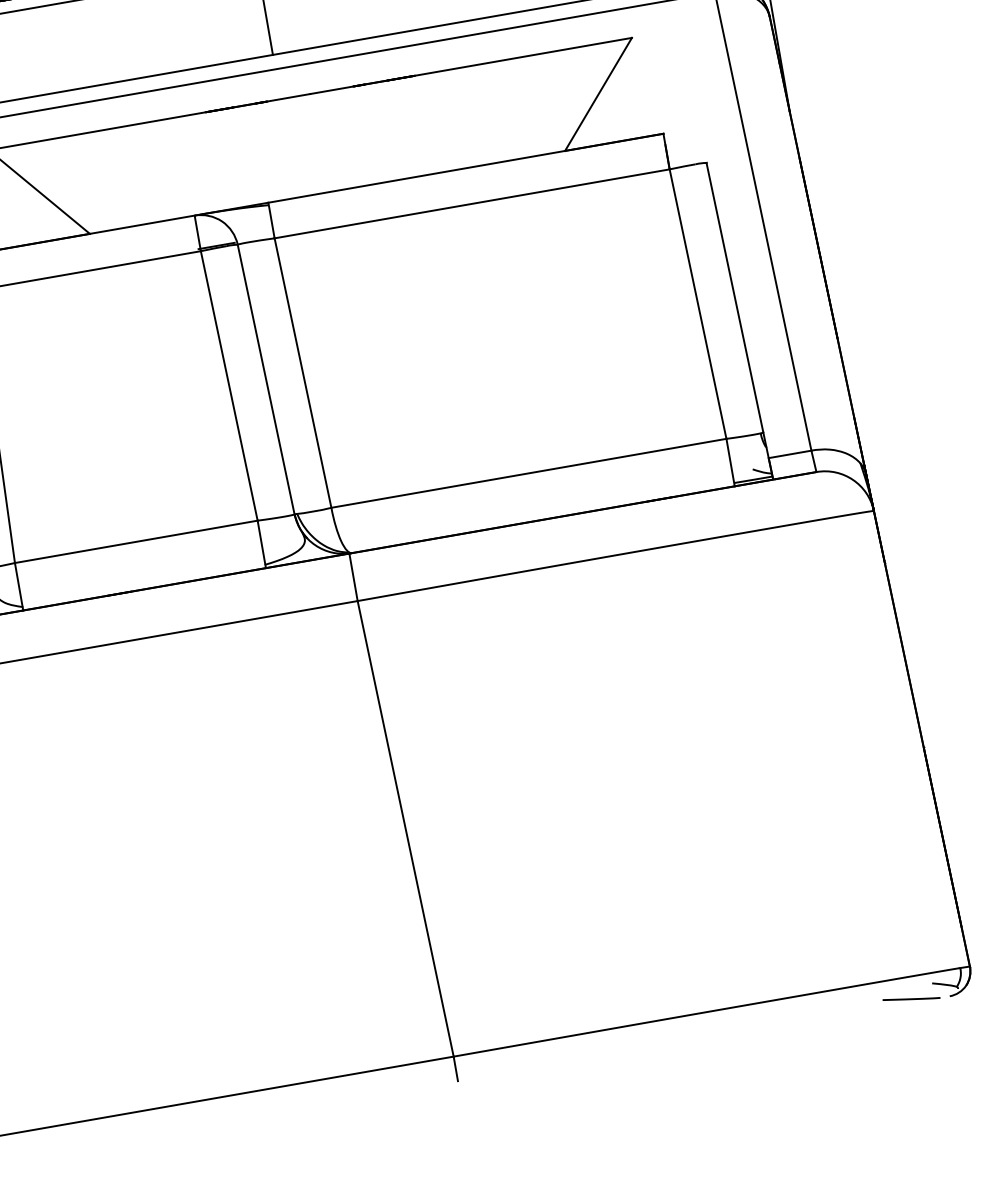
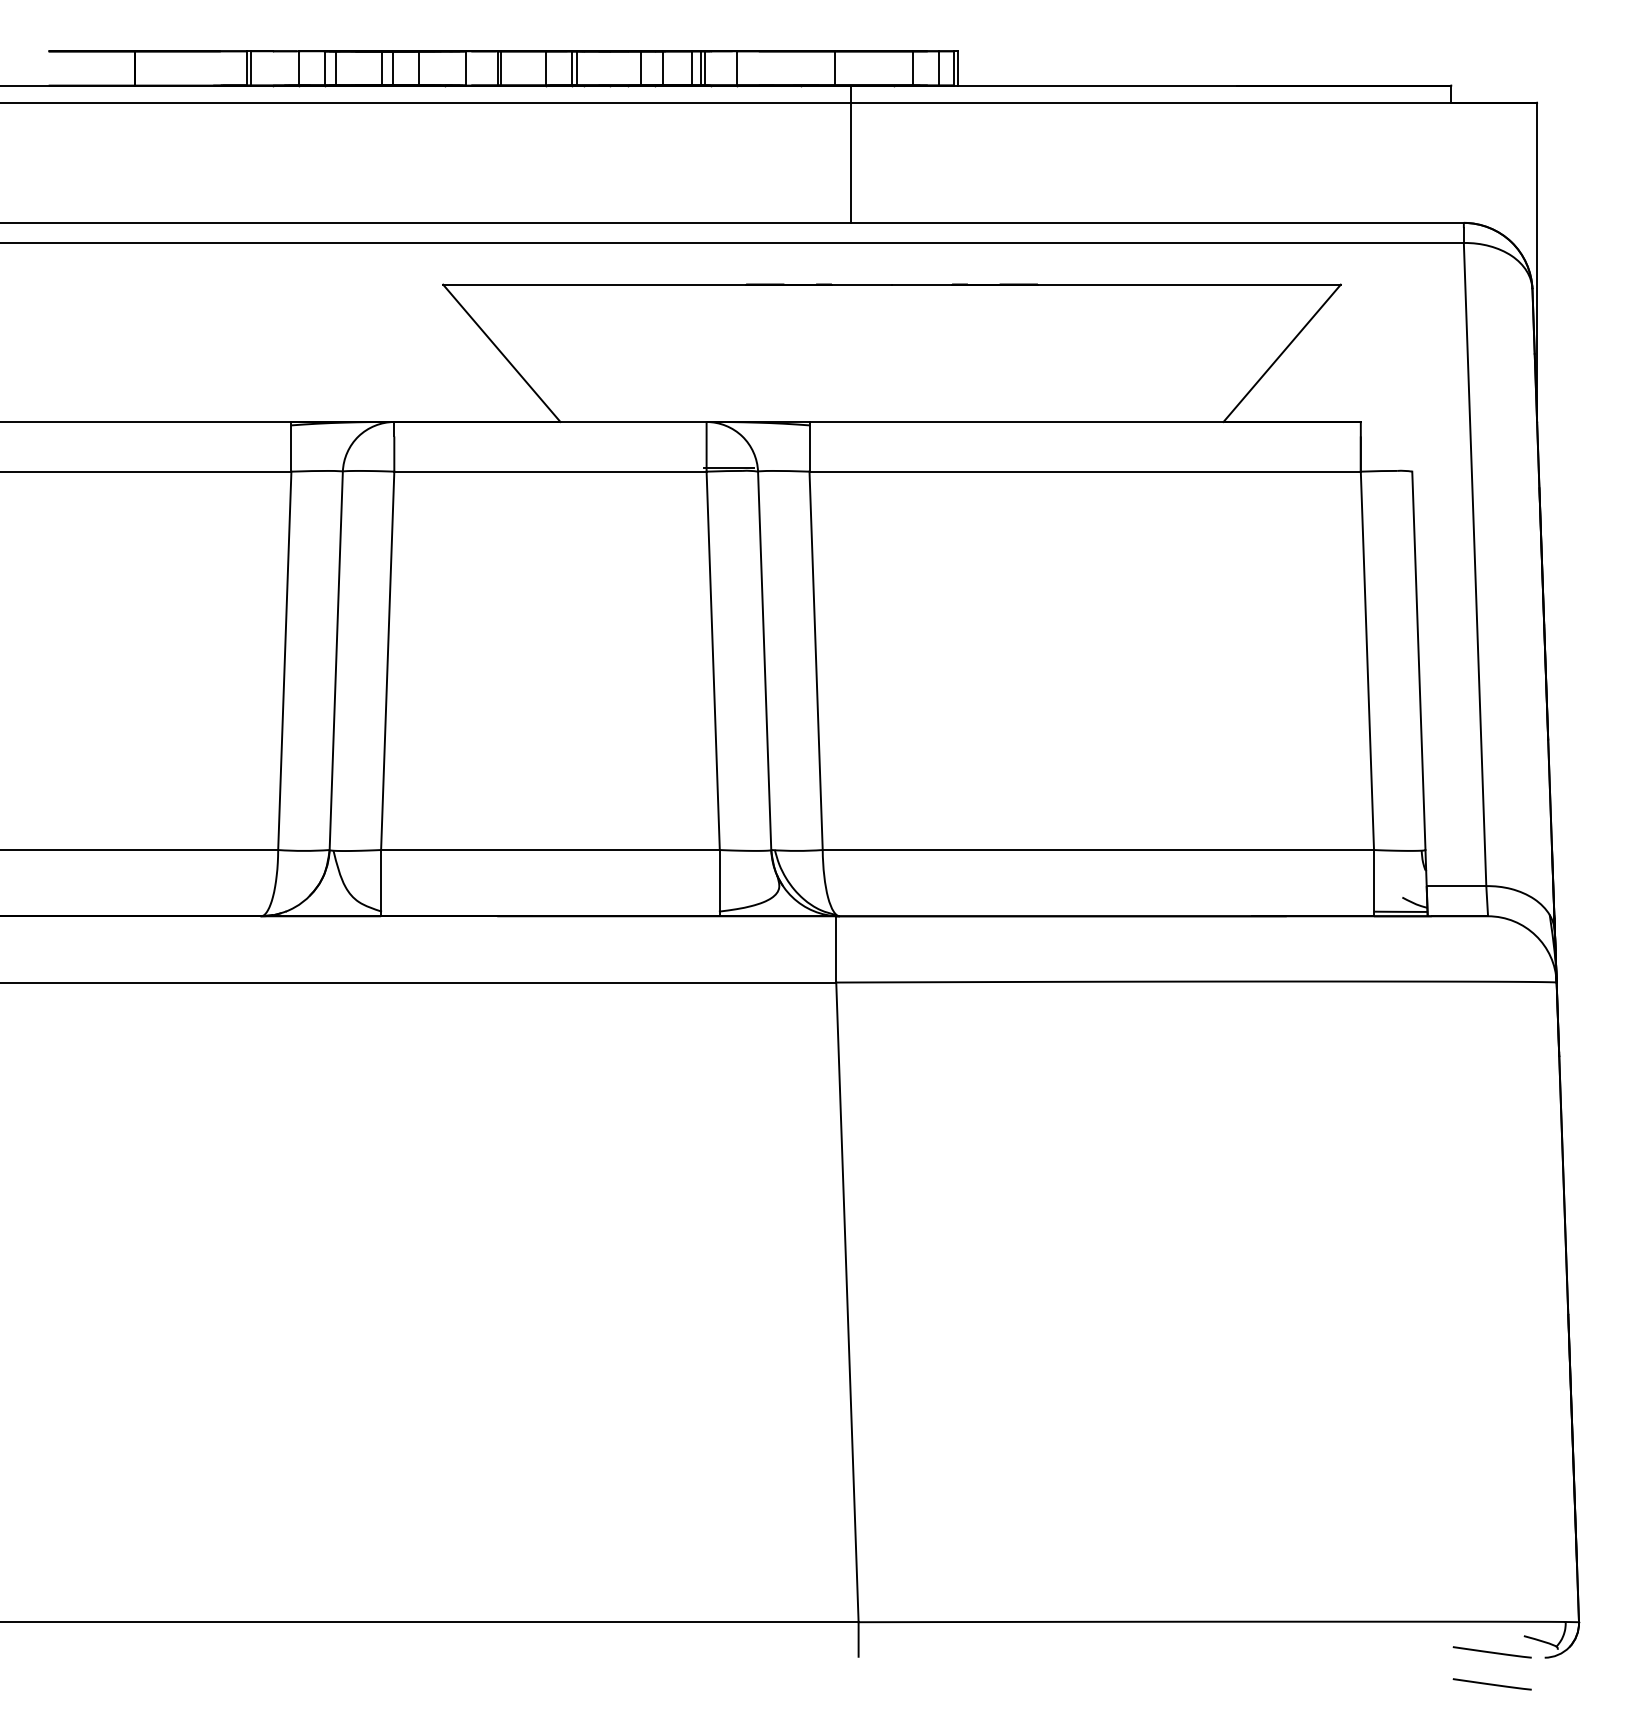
line: (914, 1022) -> (1491, 1684), added

